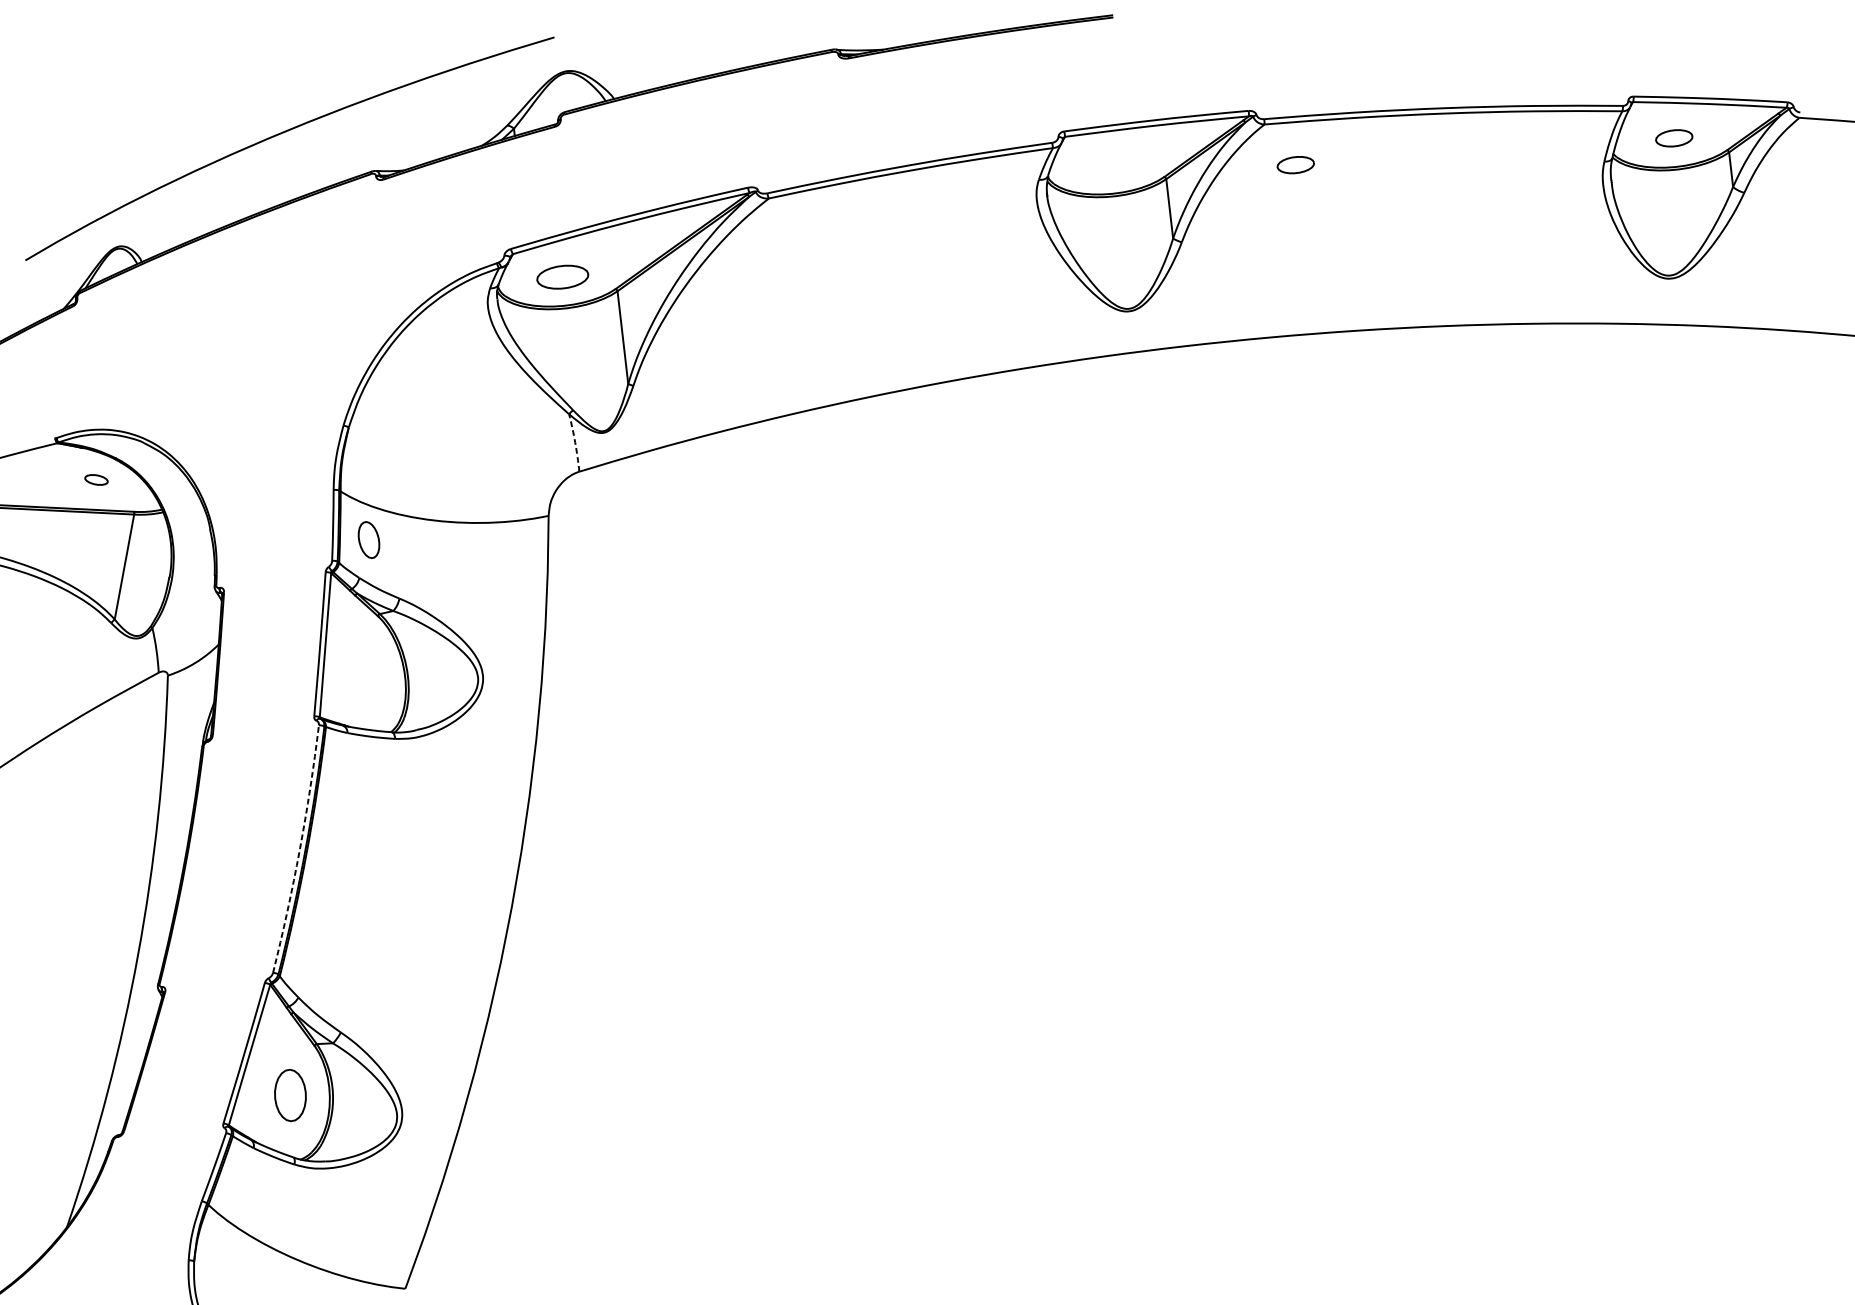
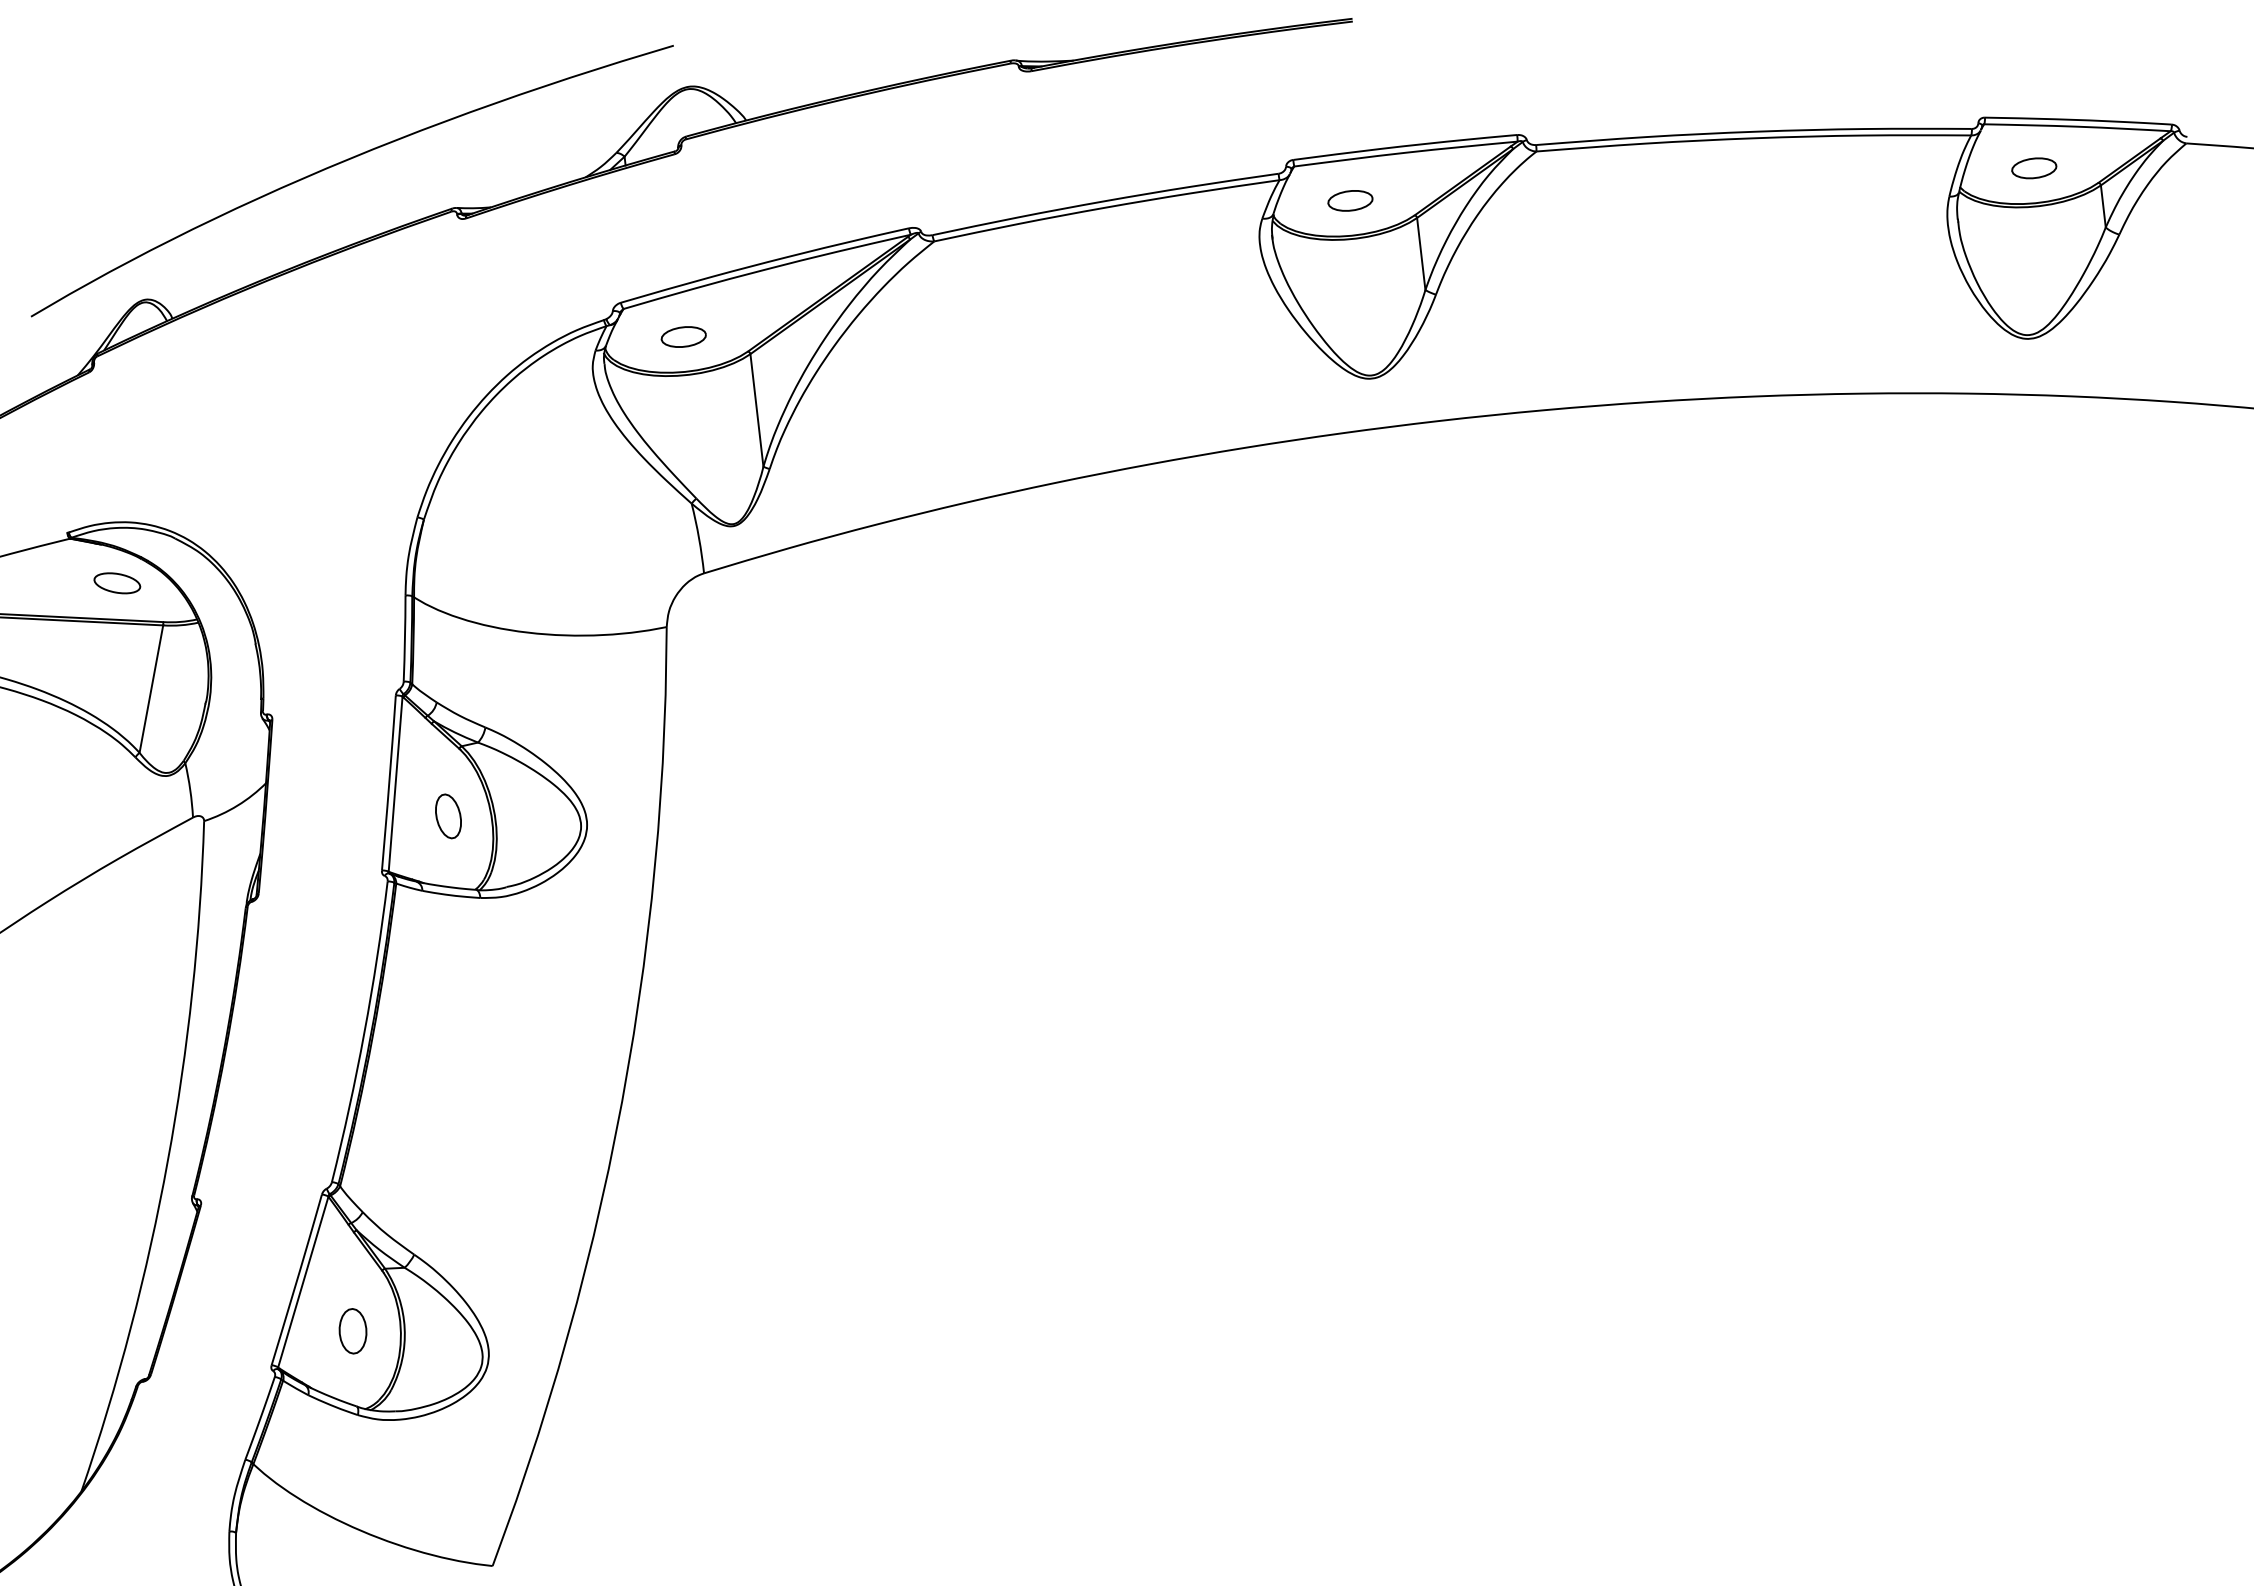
part: (1295, 164) -> (1350, 200), moved
part: (562, 276) -> (683, 336), size x0.71
arc: (575, 443) -> (699, 538), dashed -> solid
part: (96, 480) -> (117, 583), size x1.67
part: (369, 540) -> (448, 816), moved
arc: (299, 849) -> (364, 1032), dashed -> solid
part: (290, 1095) -> (352, 1331), size x0.71

